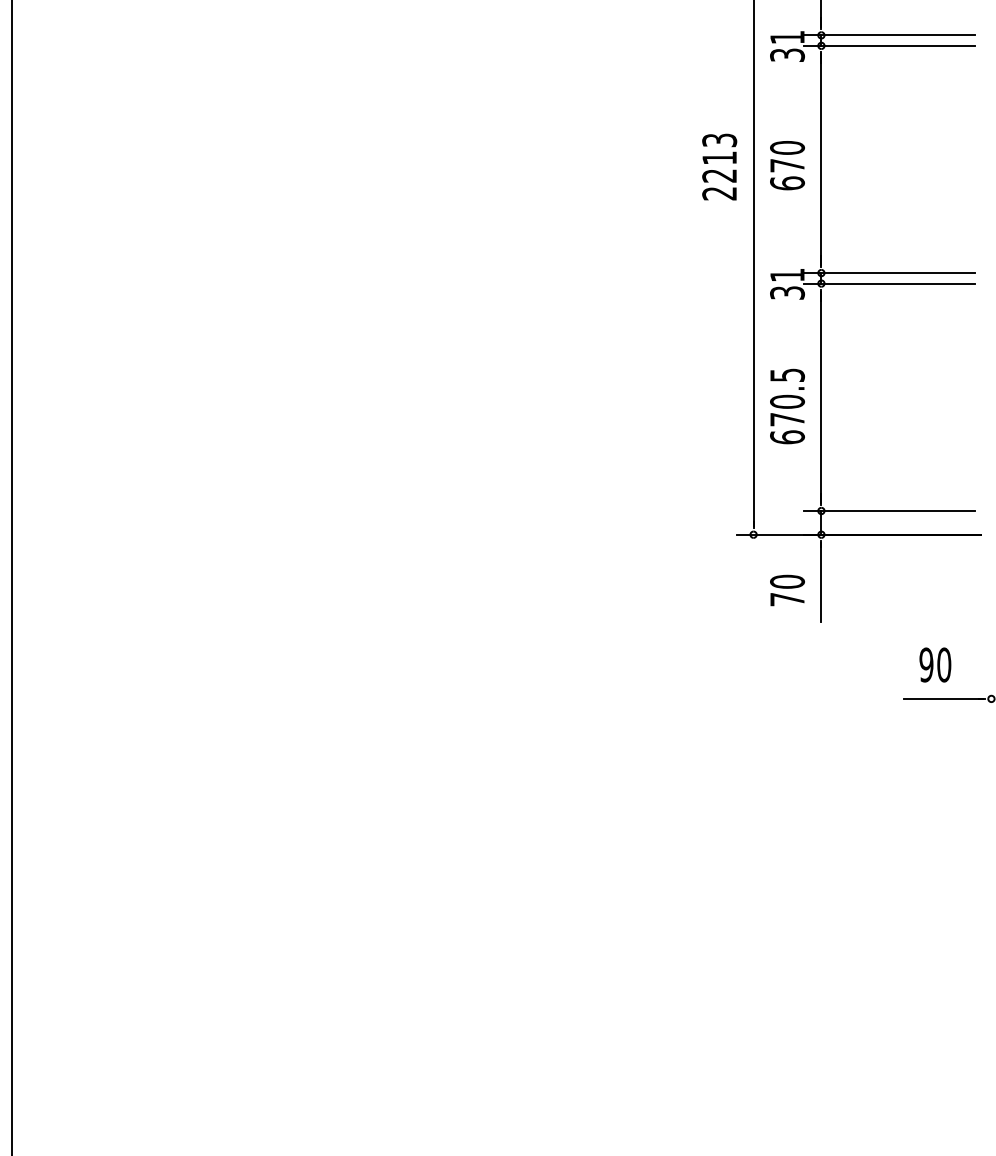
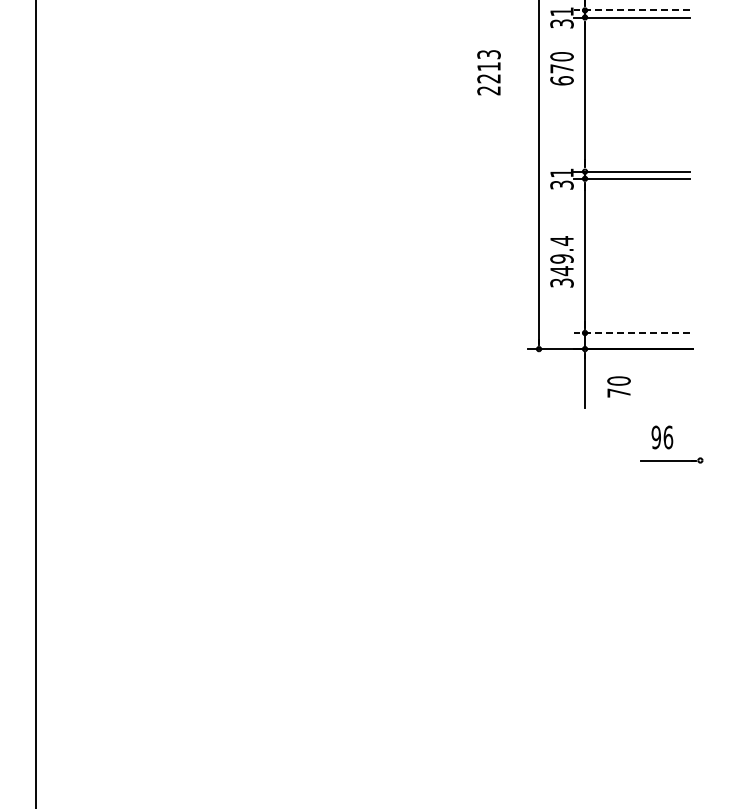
line: (889, 35) -> (631, 10), solid -> dashed
text: (786, 165) -> (561, 68), moved
text: (718, 166) -> (488, 72), moved
text: (786, 405) -> (561, 261), 670.5 -> 349.4
line: (889, 511) -> (631, 333), solid -> dashed
text: (786, 589) -> (618, 386), moved
text: (944, 665) -> (668, 437), 90 -> 96

